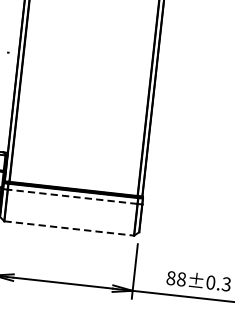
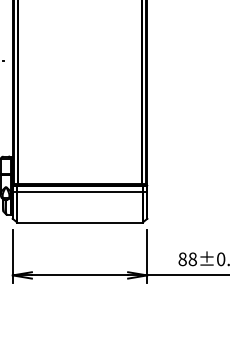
line: (73, 196) -> (80, 191), dashed -> solid
line: (69, 228) -> (80, 222), dashed -> solid

